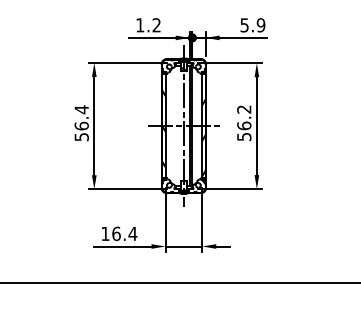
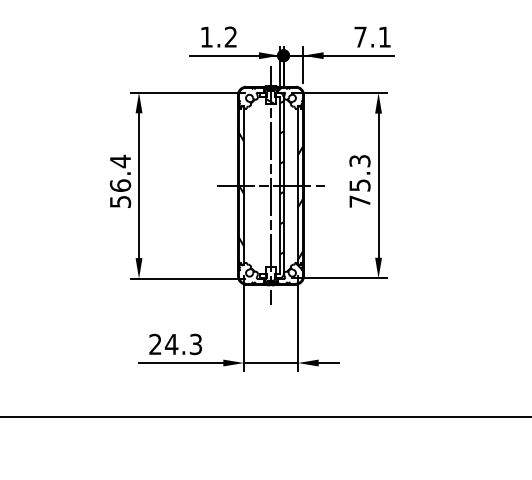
text: (252, 25) -> (372, 37), 5.9 -> 7.1
text: (244, 123) -> (360, 181), 56.2 -> 75.3
text: (119, 233) -> (176, 343), 16.4 -> 24.3

